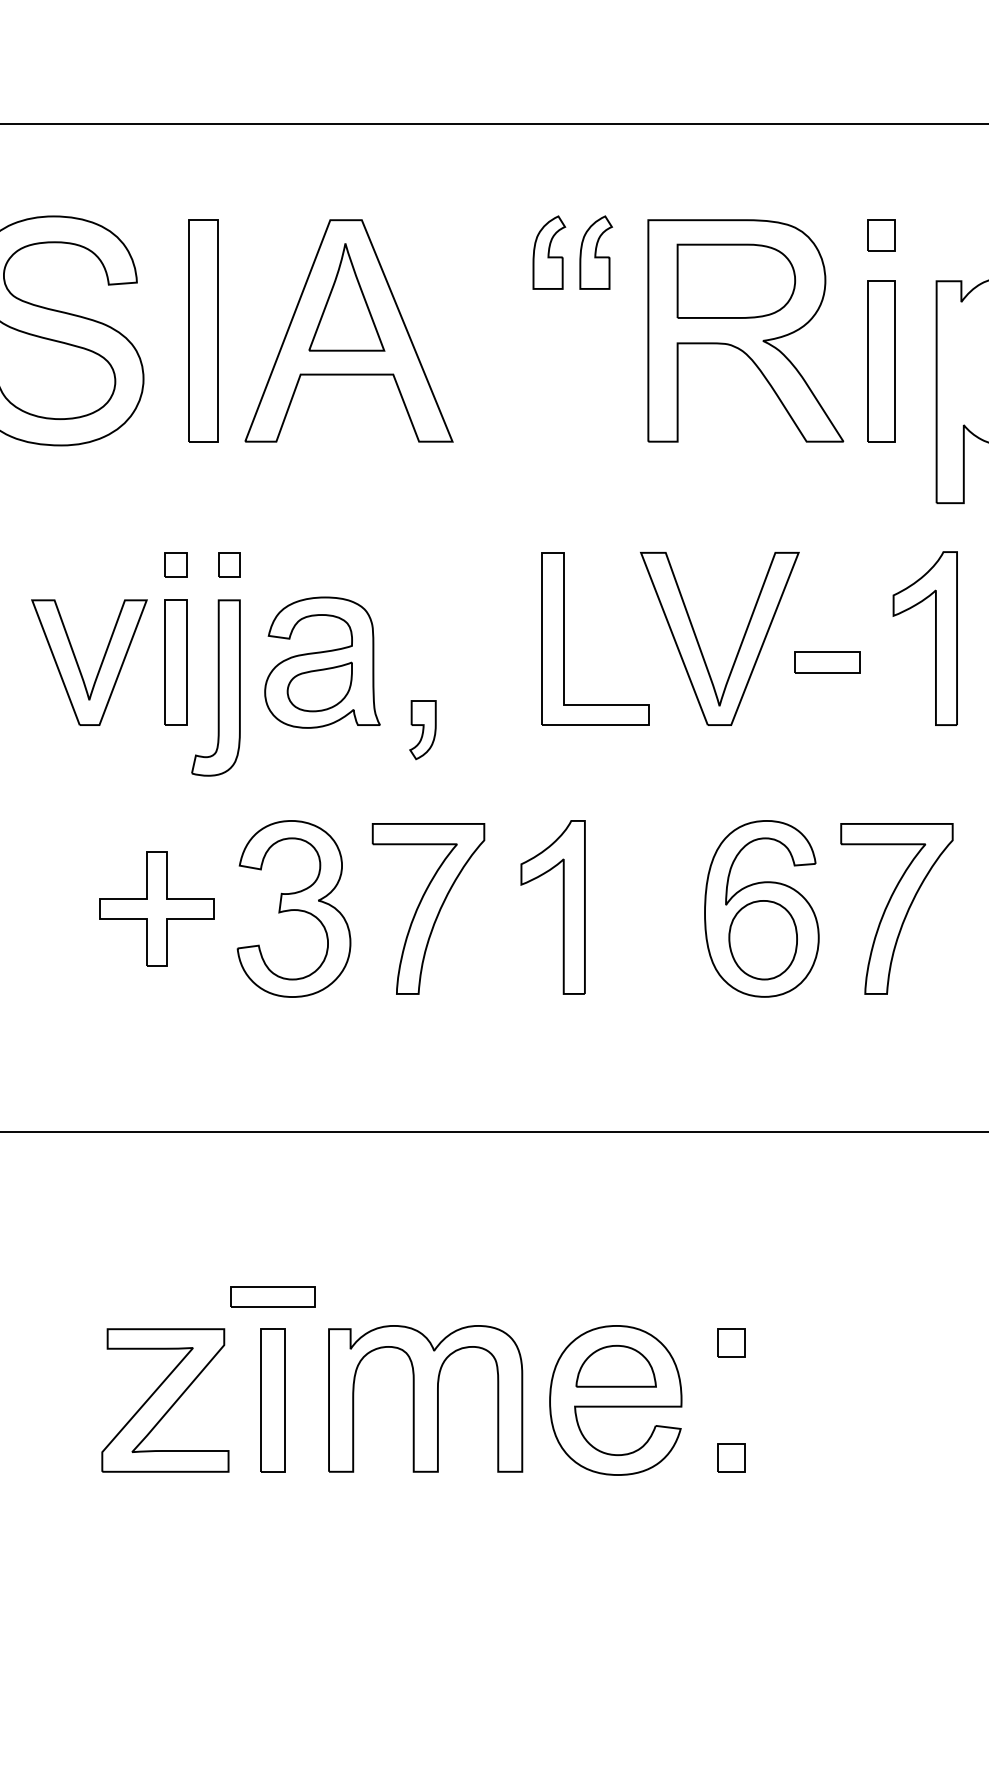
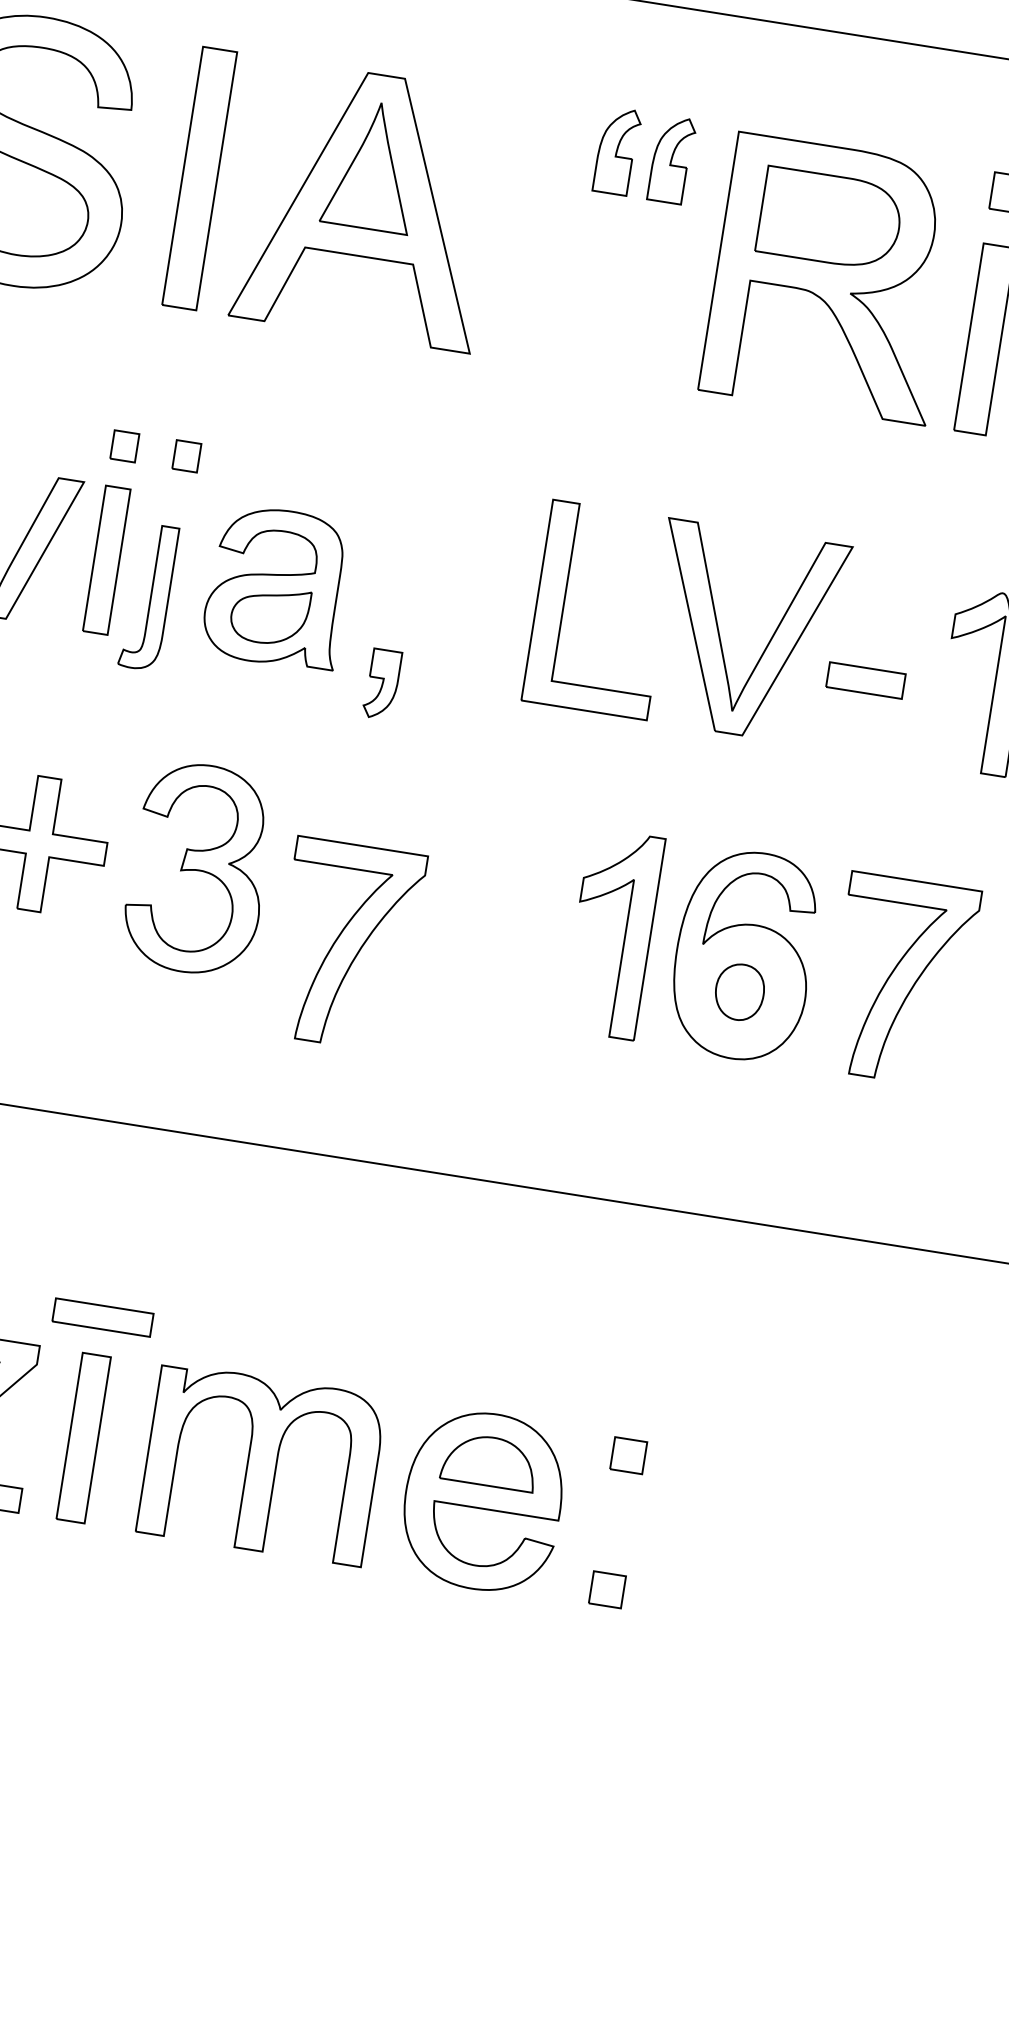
part: (215, 687) -> (148, 596), size x0.7
part: (562, 907) -> (623, 935), moved
part: (428, 908) -> (347, 944), moved
part: (762, 940) -> (739, 992), size x0.6

